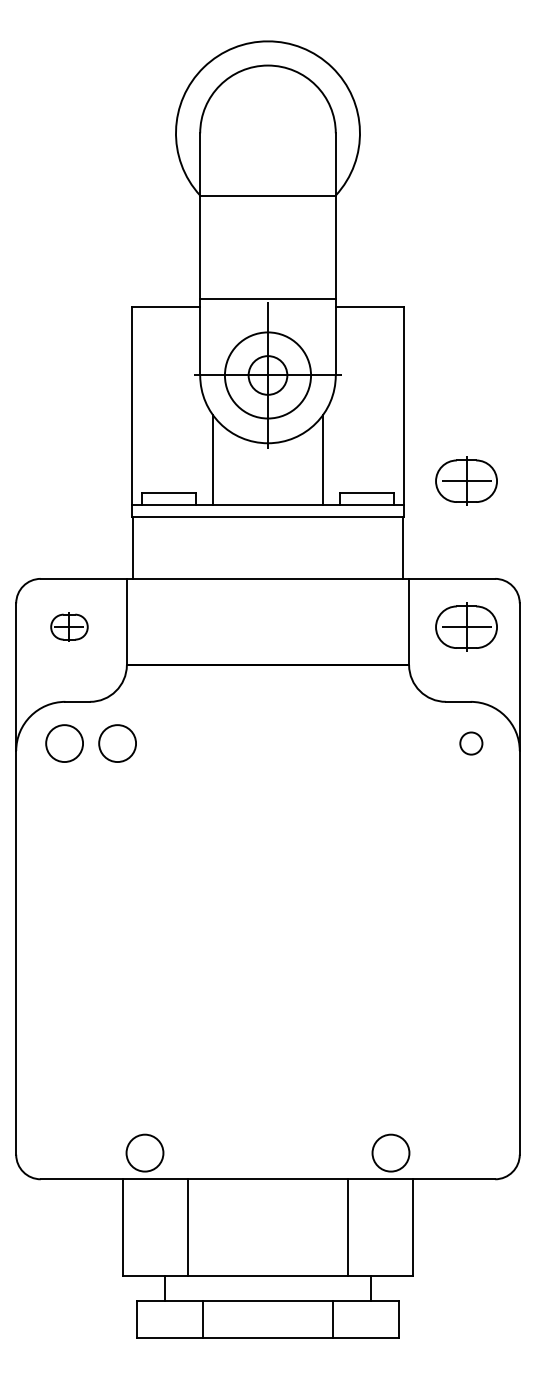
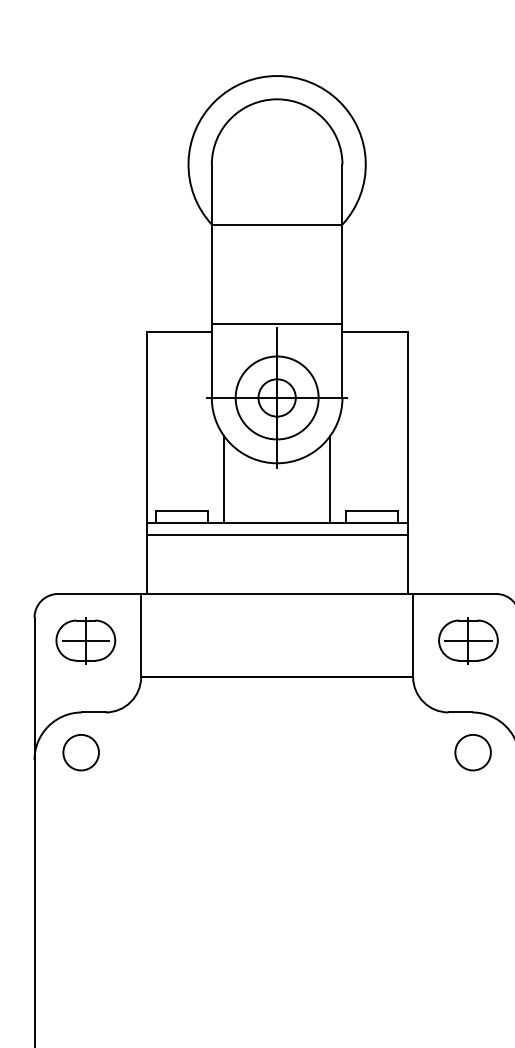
part: (466, 480) -> (468, 499), removed
part: (69, 626) -> (85, 639), size x1.67
circle: (117, 743) -> (132, 752), removed
circle: (470, 743) -> (472, 752), size x1.67

